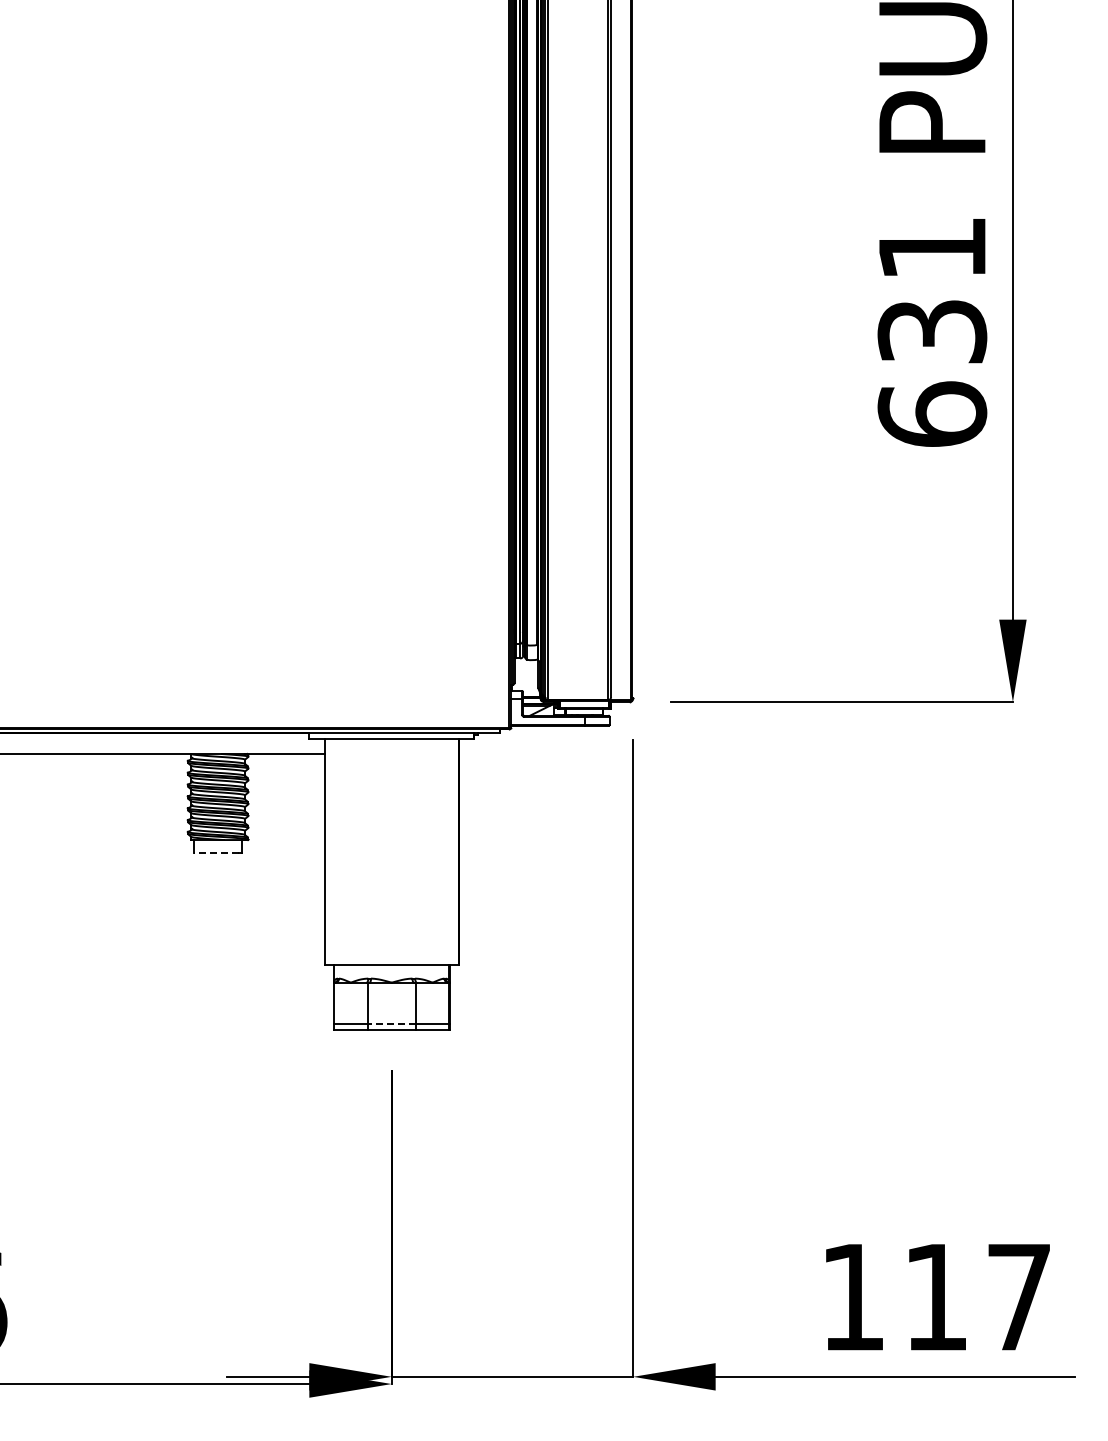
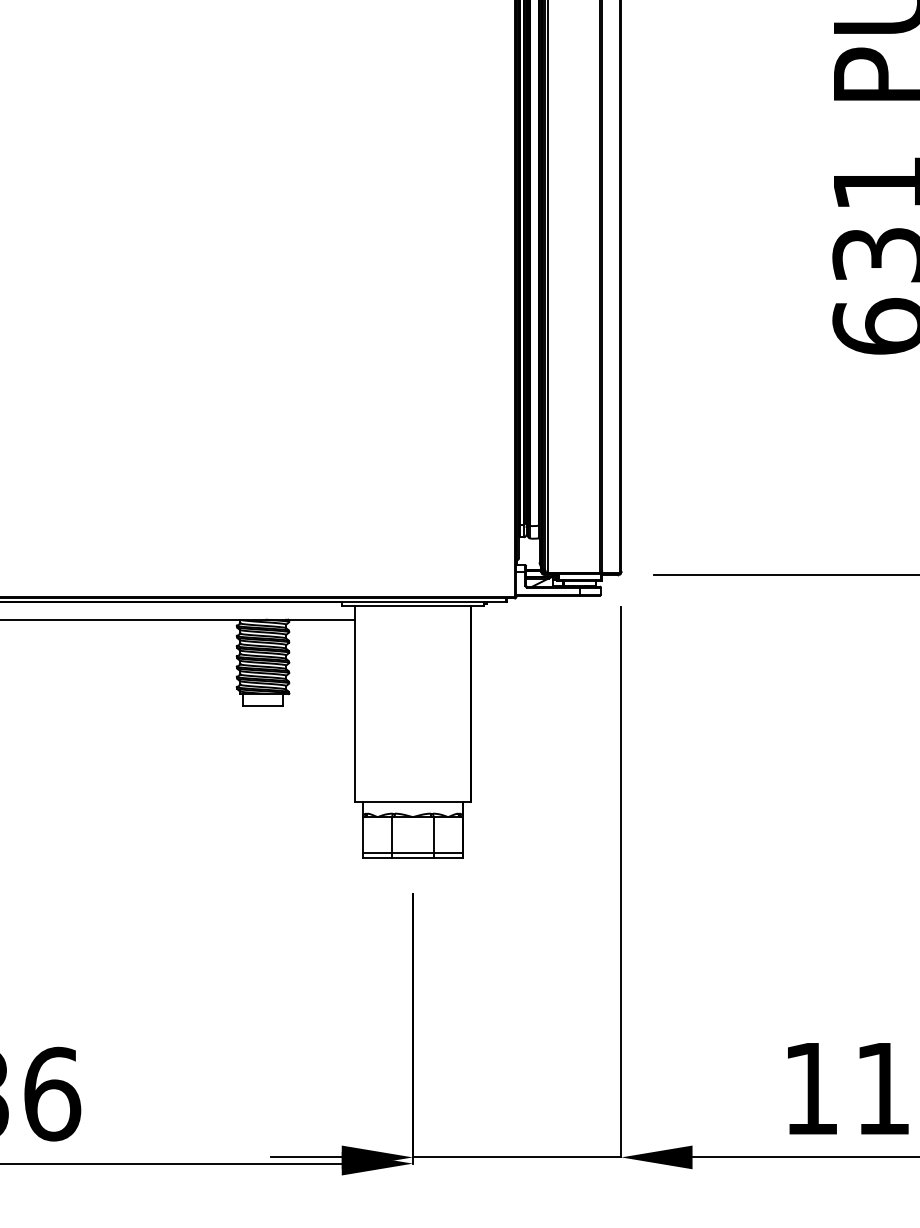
line: (216, 853) -> (261, 705), dashed -> solid
line: (391, 1023) -> (412, 852), dashed -> solid

